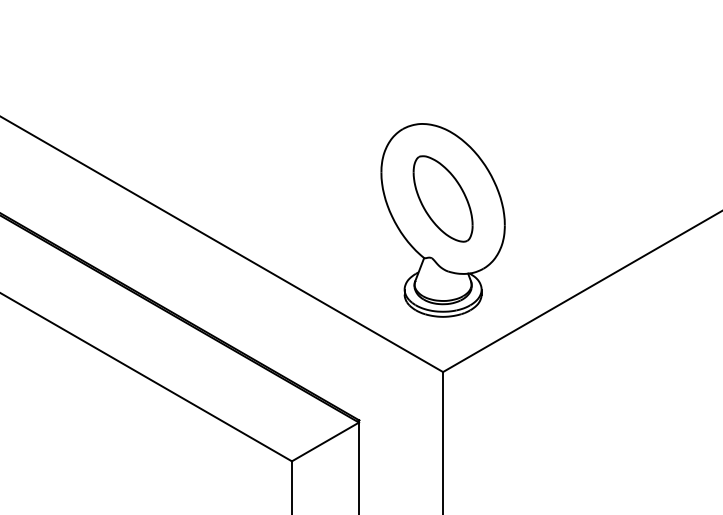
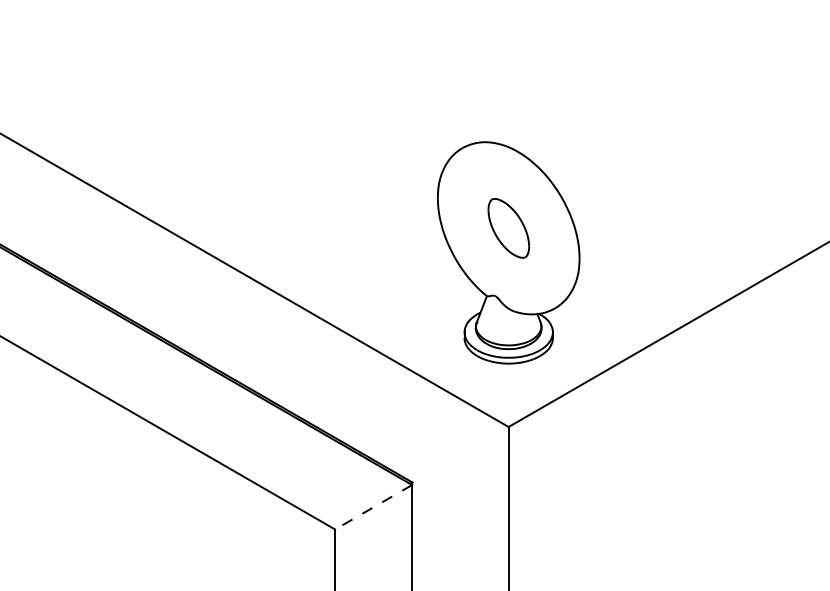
part: (442, 199) -> (508, 228), size x0.6
line: (325, 442) -> (373, 507), solid -> dashed

